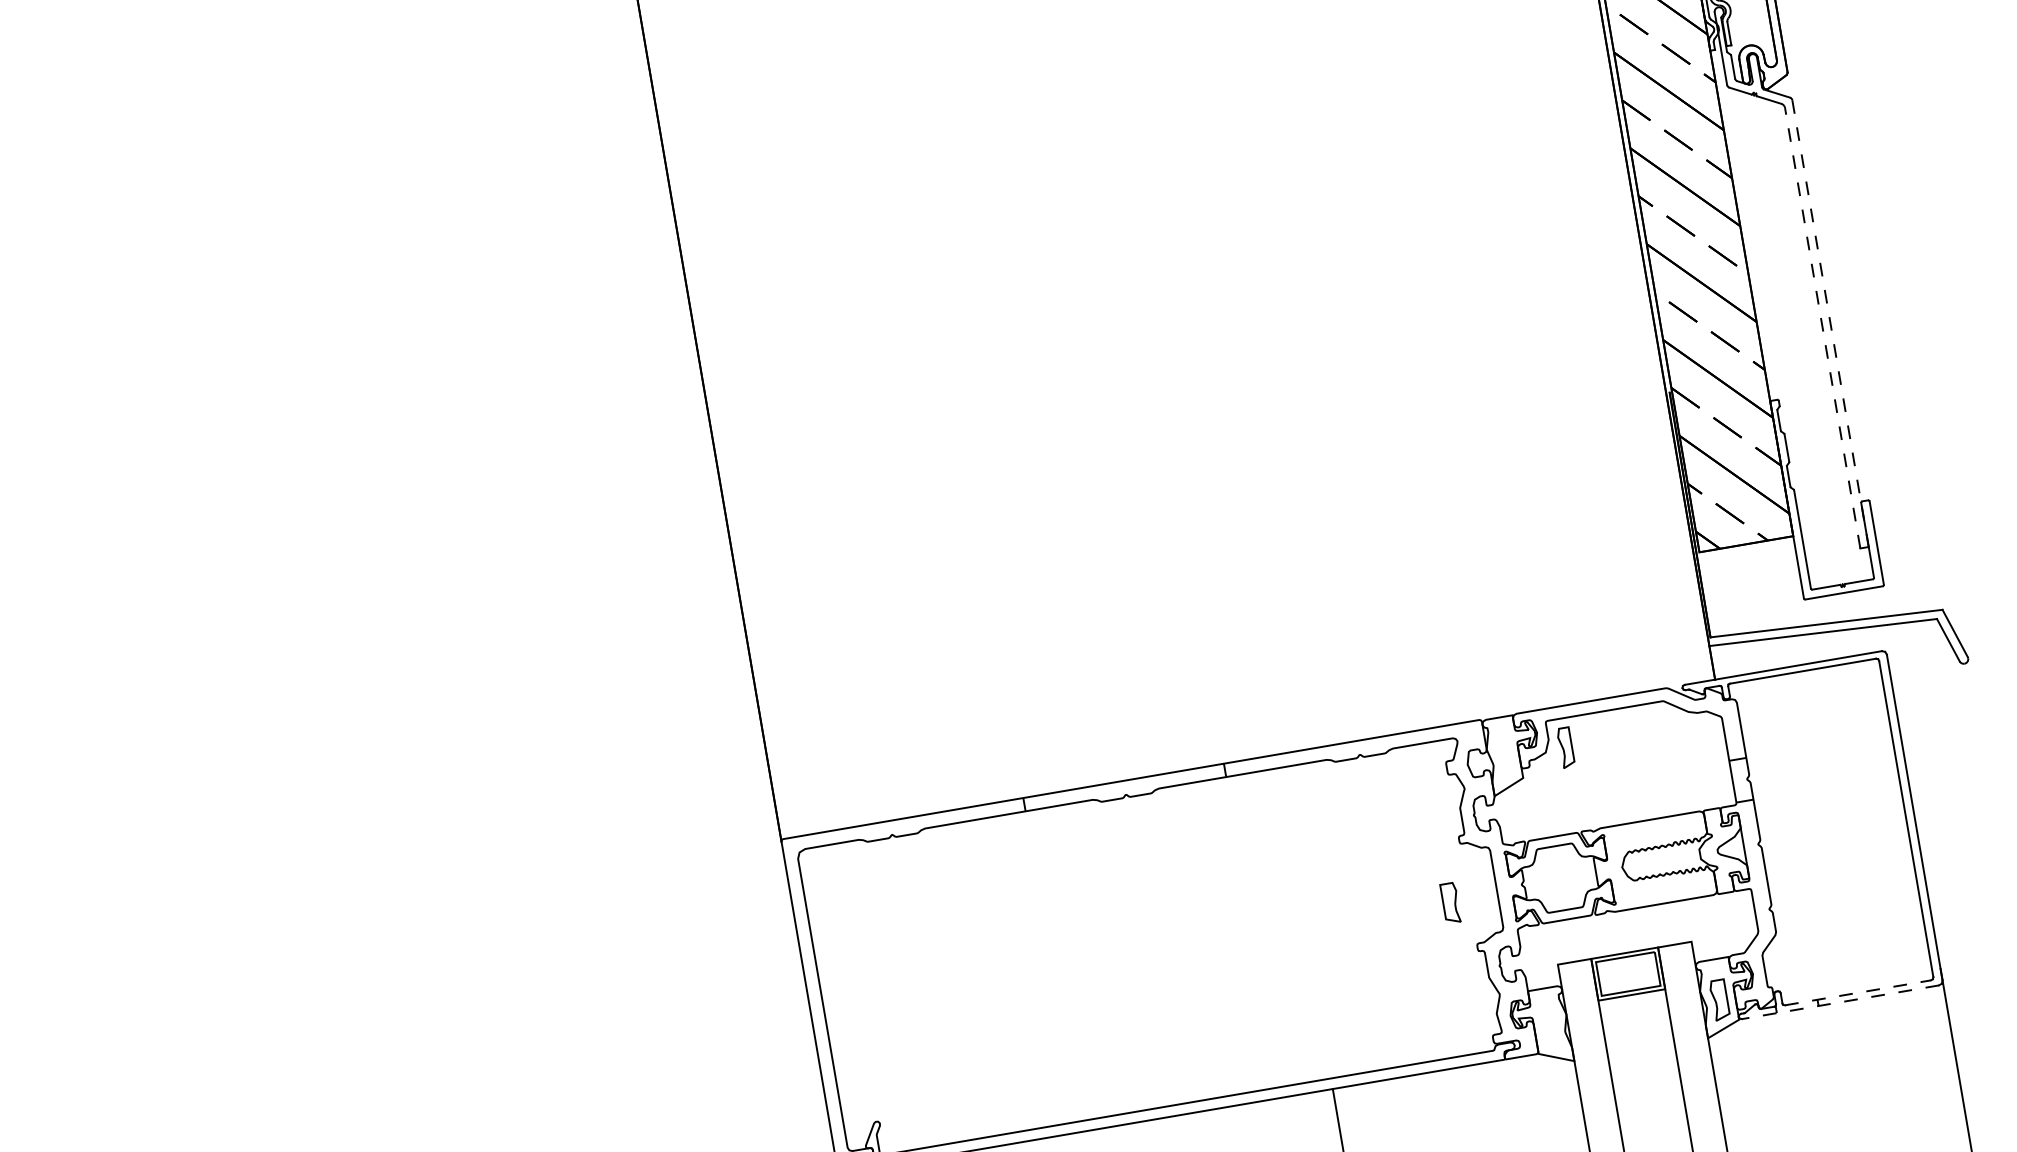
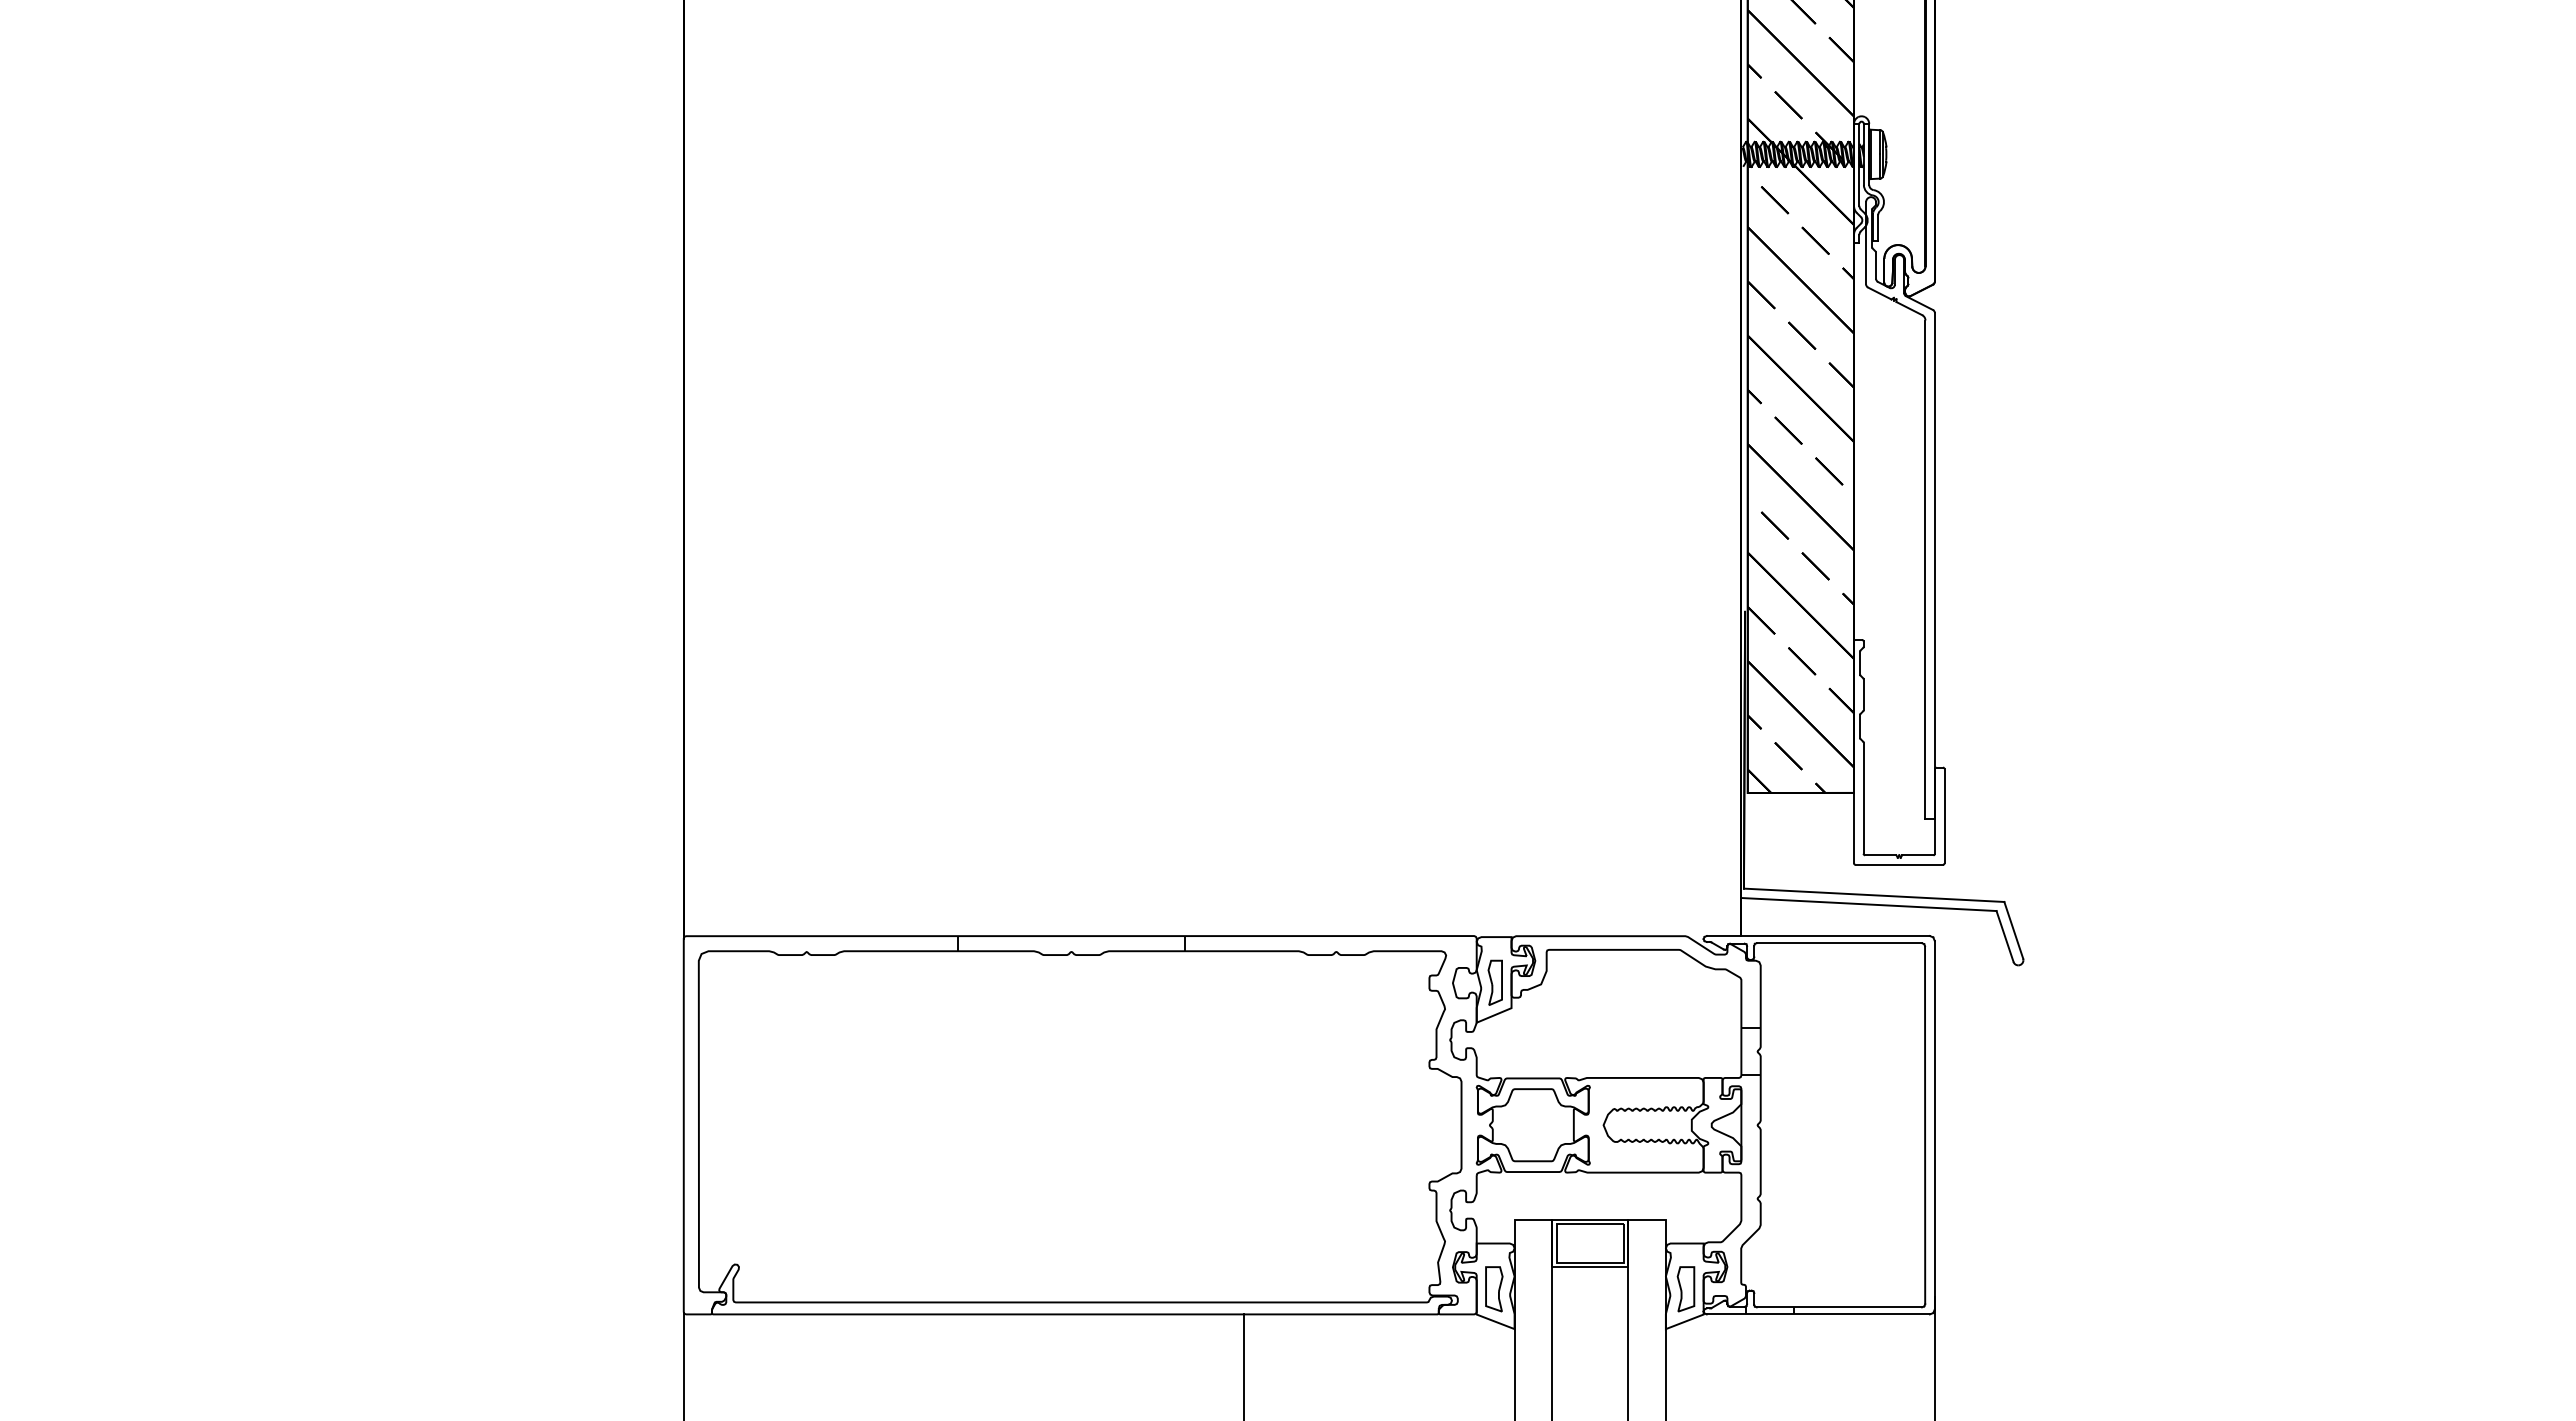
line: (1830, 324) -> (1934, 566), dashed -> solid
line: (1822, 328) -> (1925, 569), dashed -> solid
part: (1565, 747) -> (1494, 982), moved
part: (1450, 903) -> (1494, 1289), moved
line: (1858, 992) -> (1839, 1307), dashed -> solid
line: (1840, 1002) -> (1818, 1314), dashed -> solid

